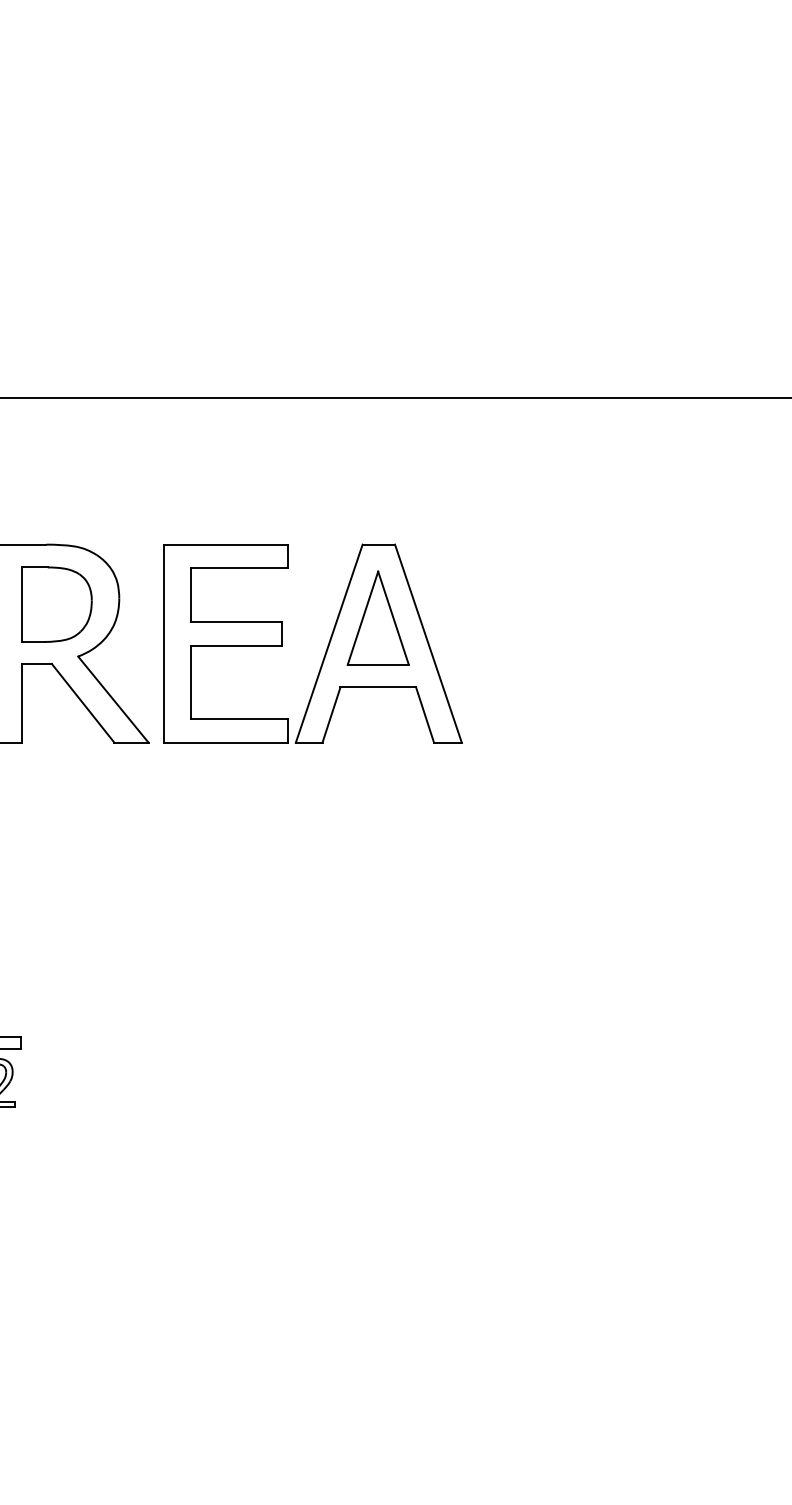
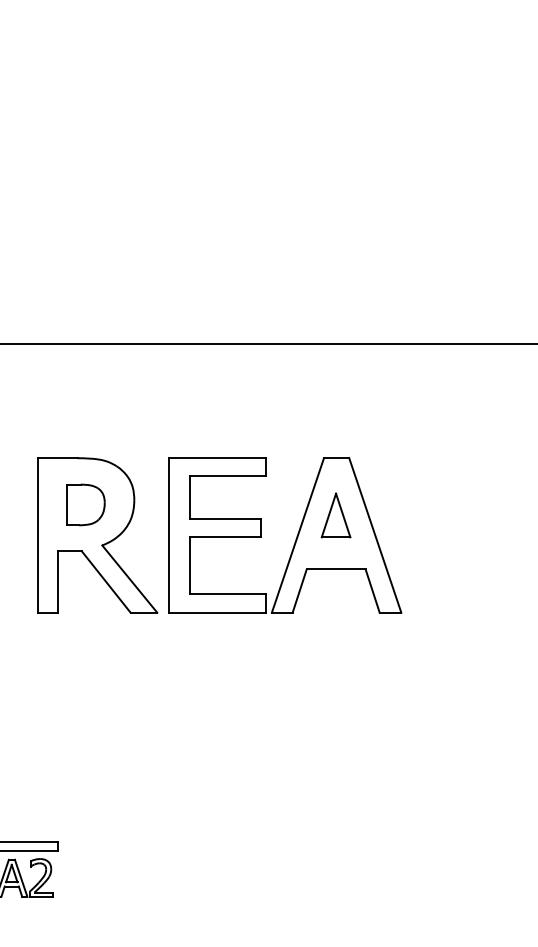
part: (56, 604) -> (85, 504), size x0.7
part: (377, 617) -> (335, 514), size x0.6

